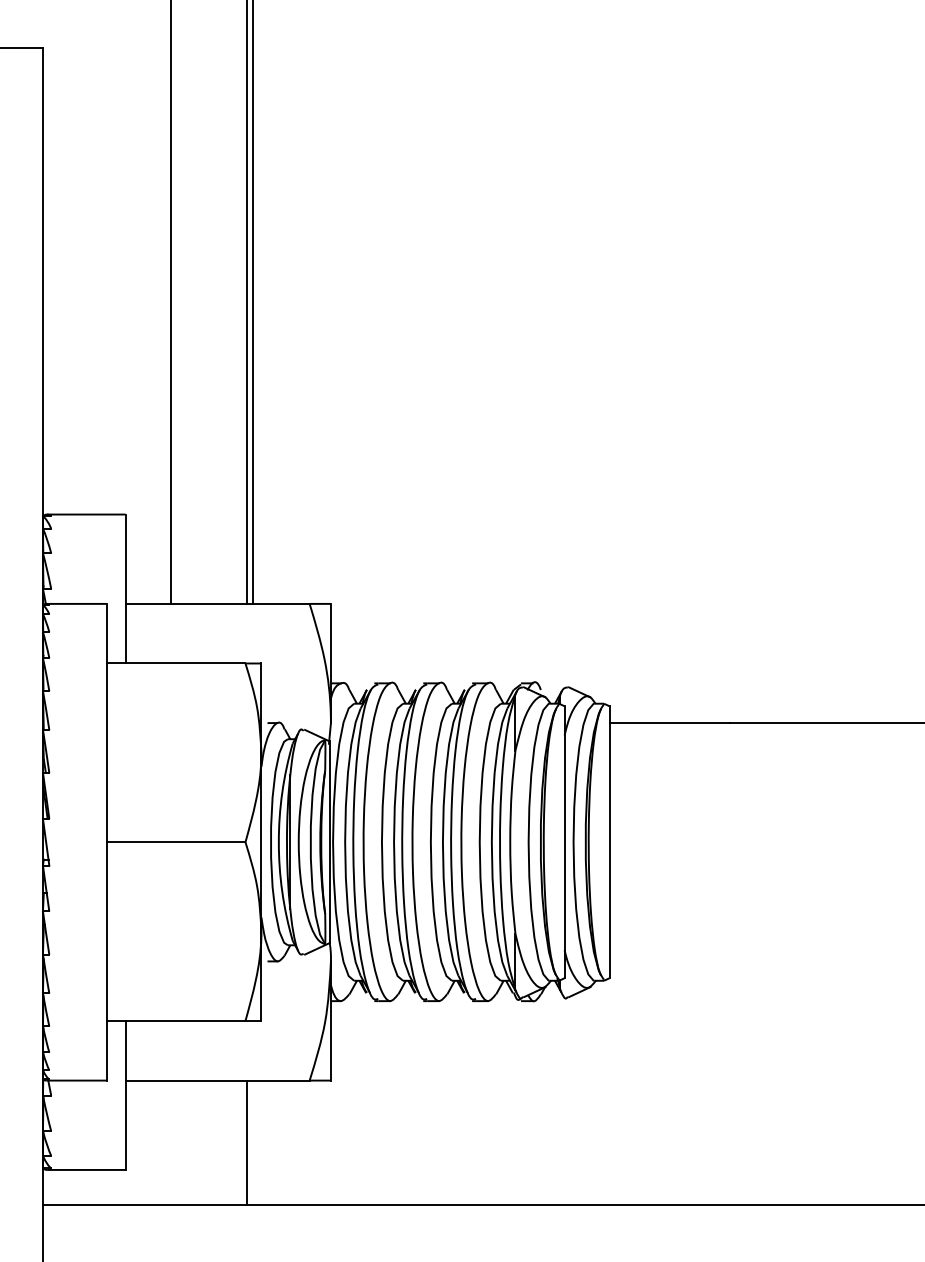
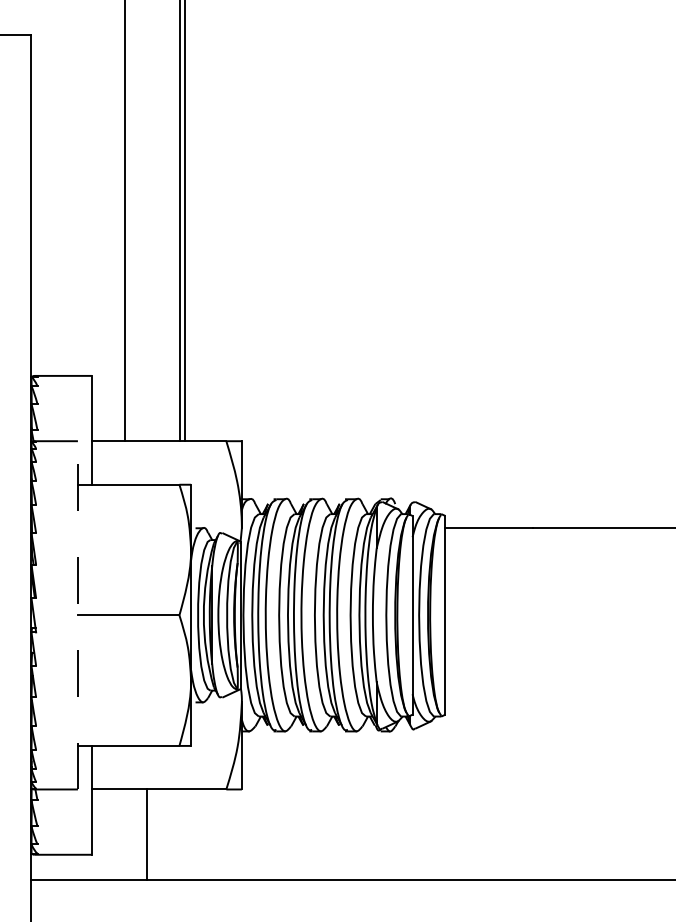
line: (106, 841) -> (77, 614), solid -> dashed
line: (246, 1142) -> (146, 834), moved

